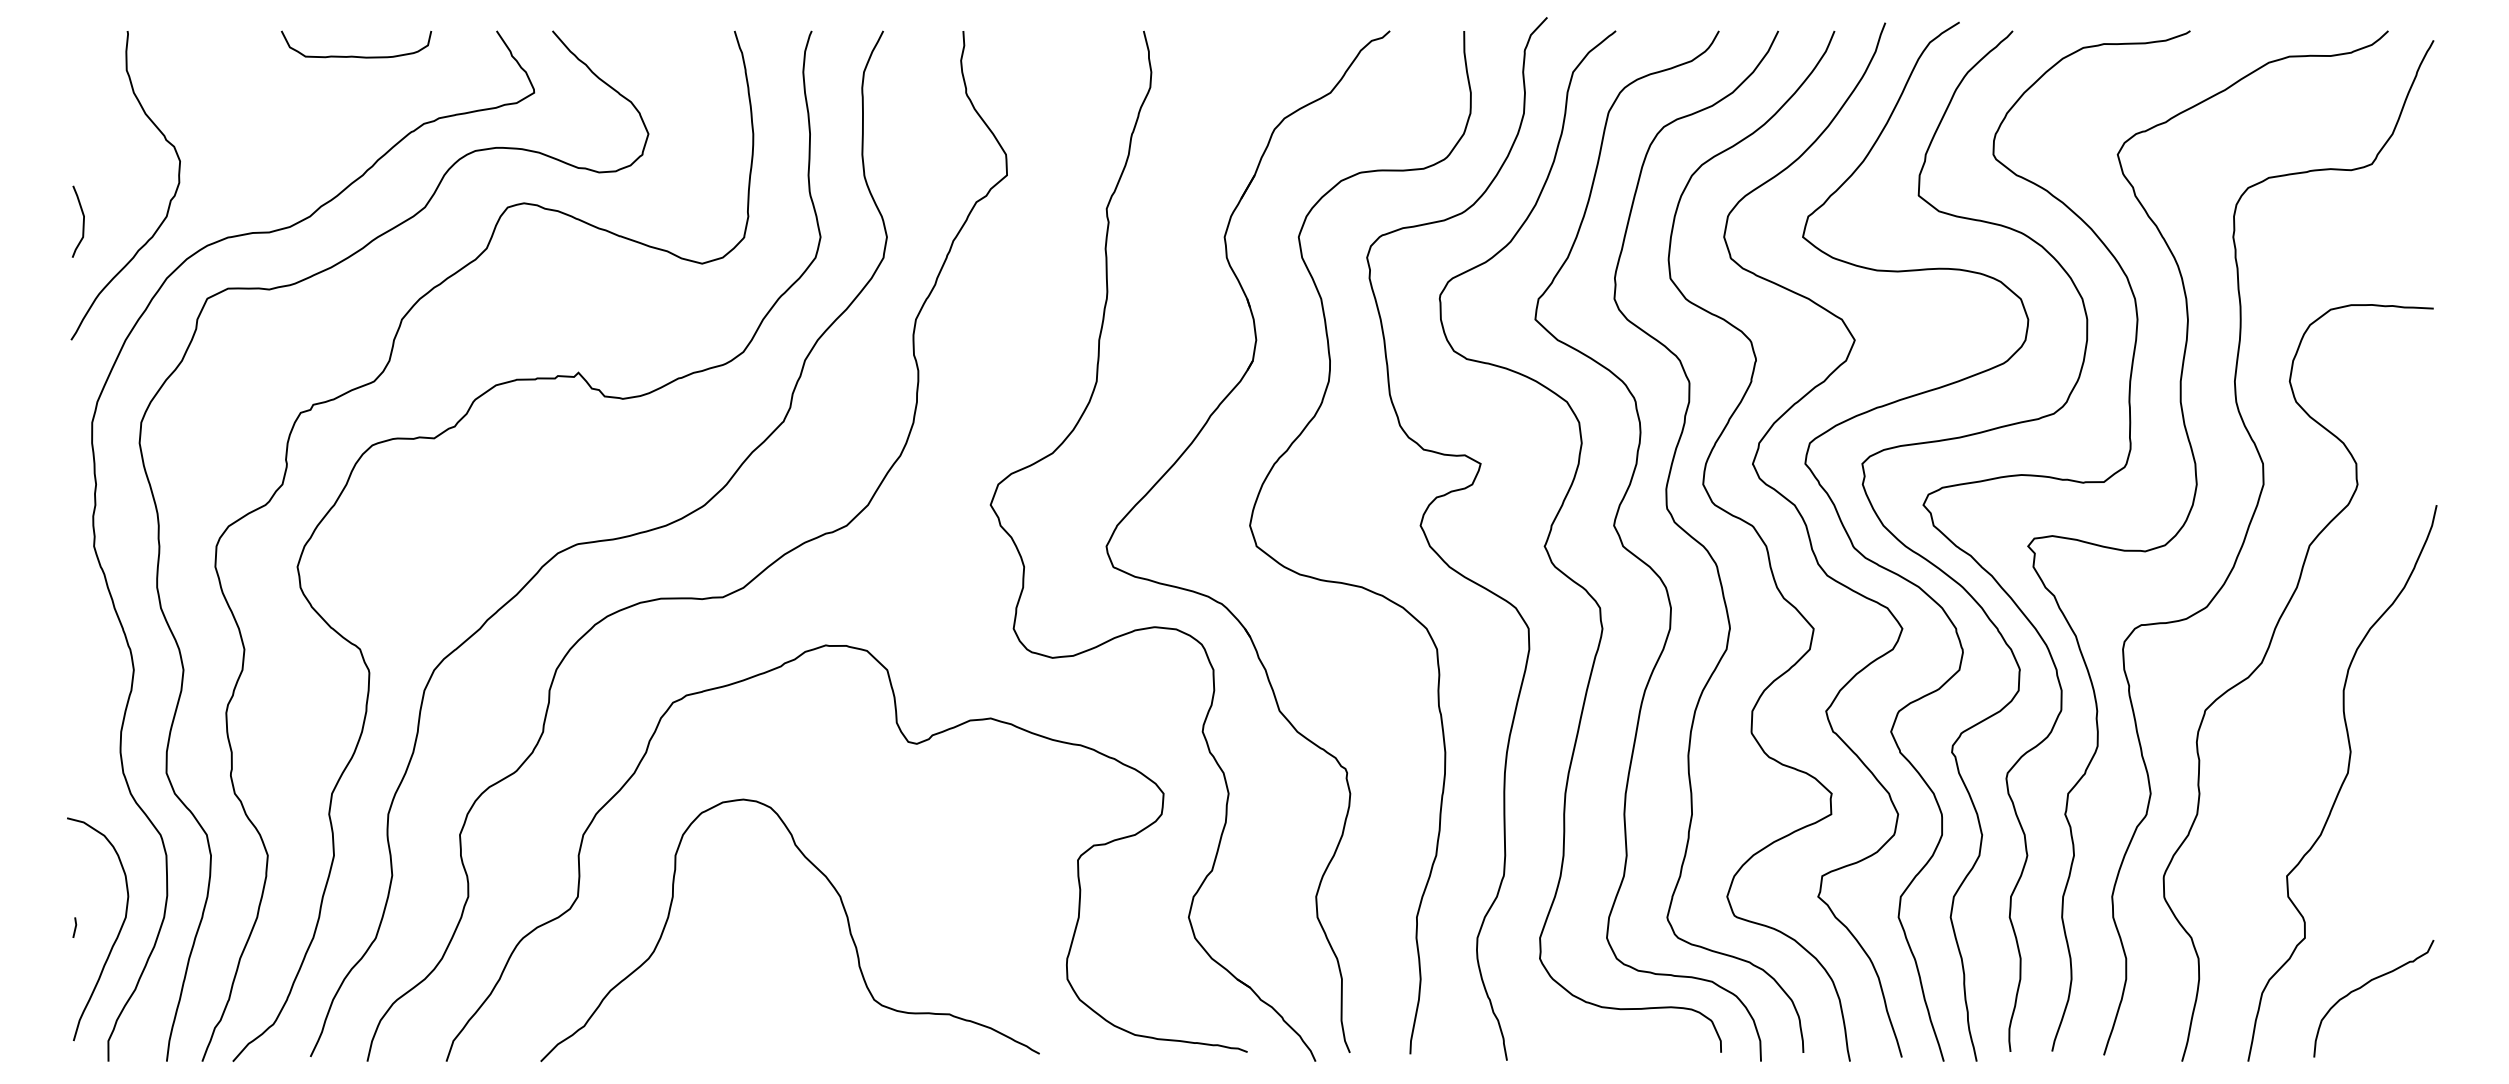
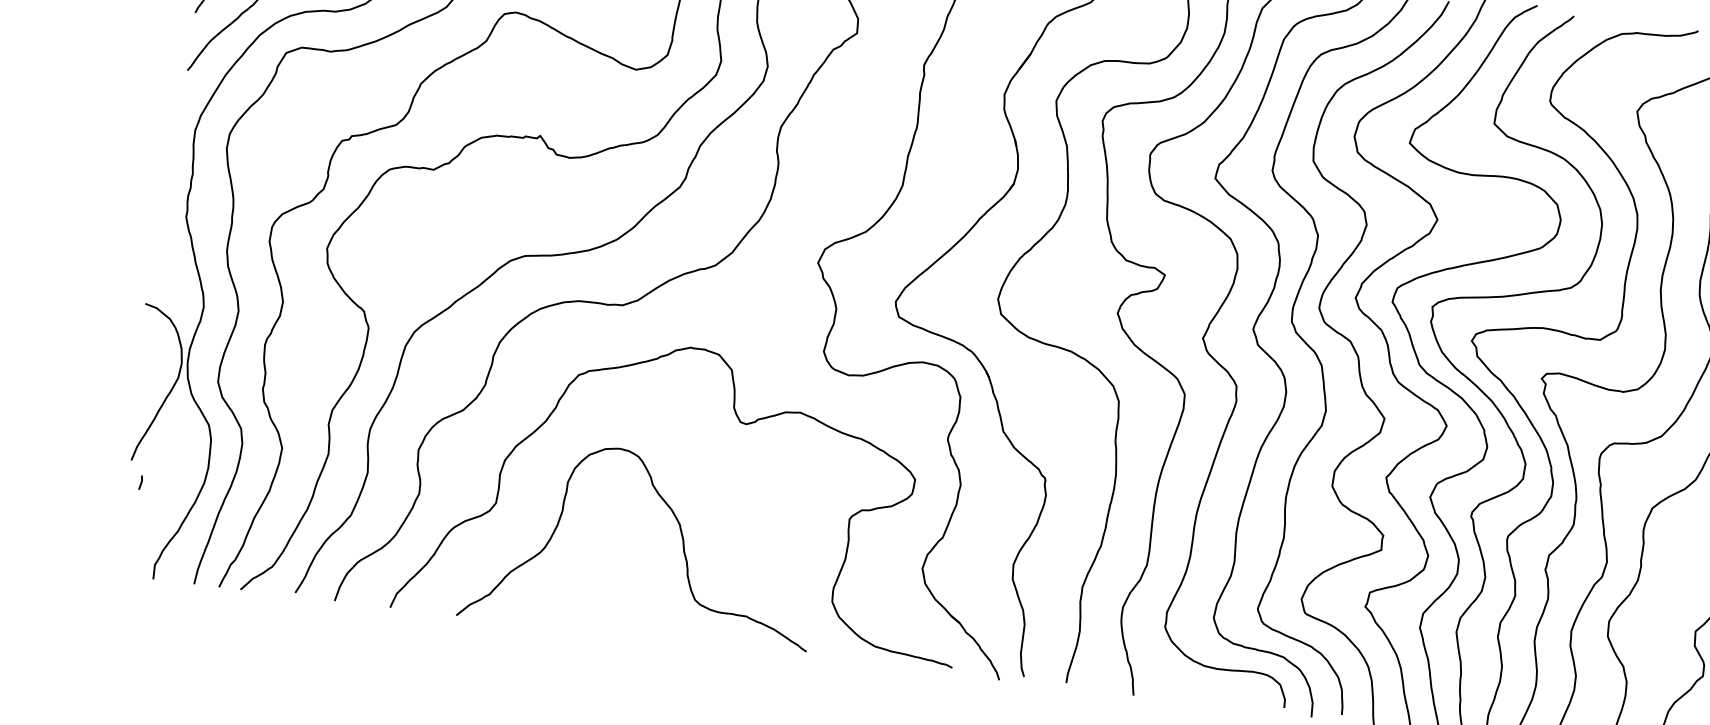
curve: (116, 936) -> (170, 390), moved

